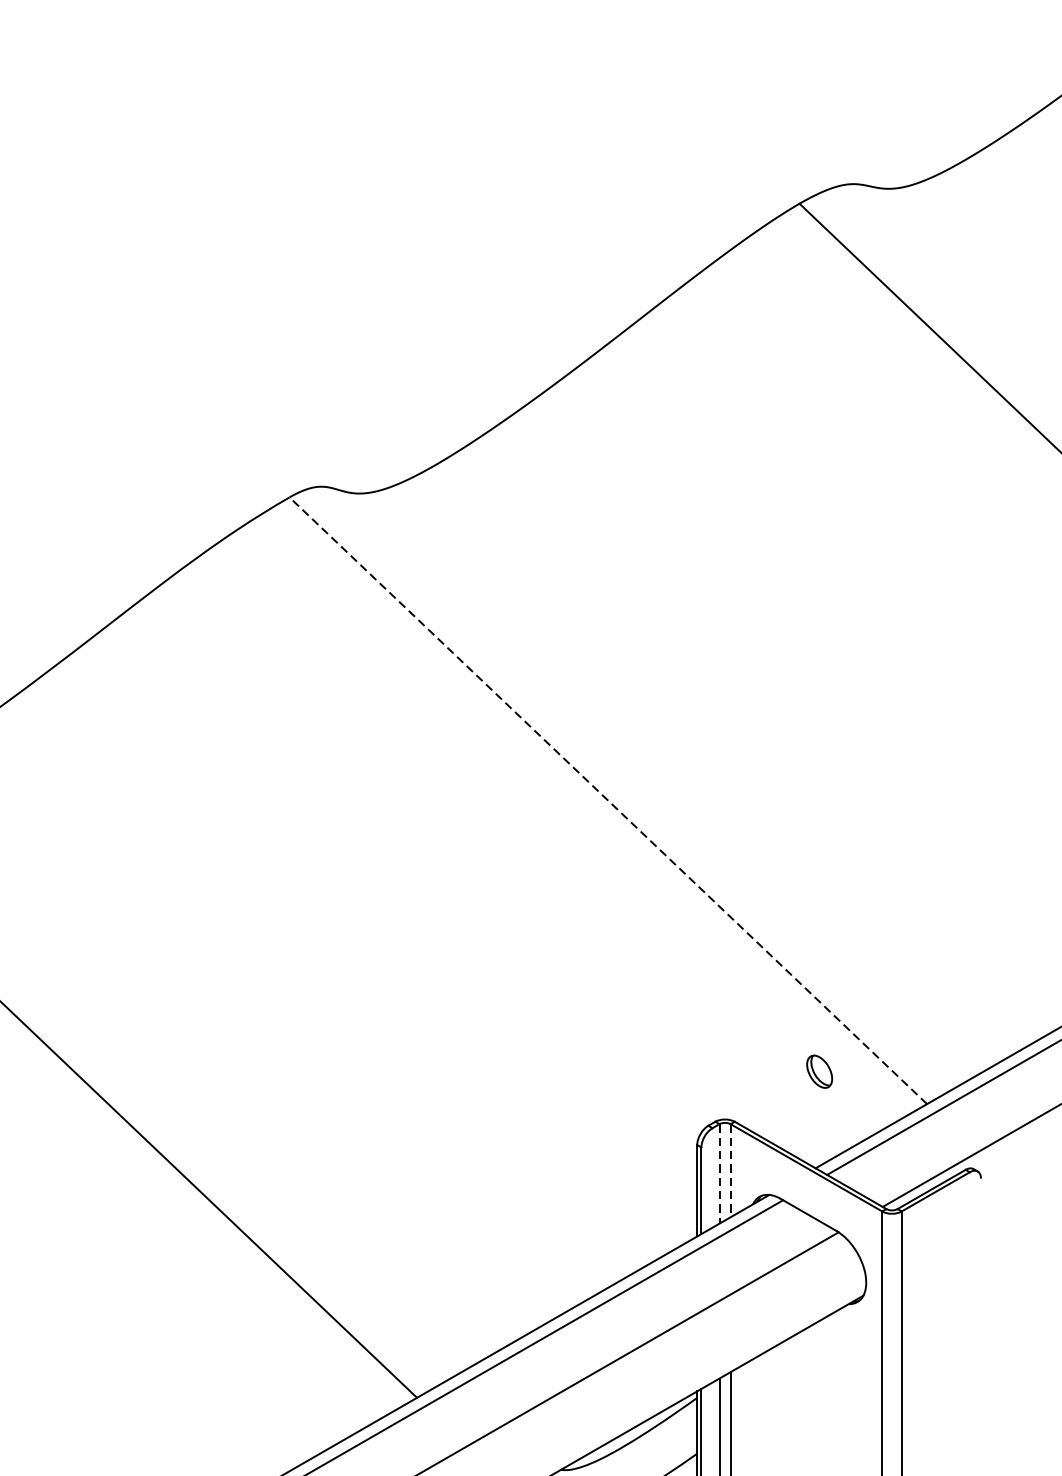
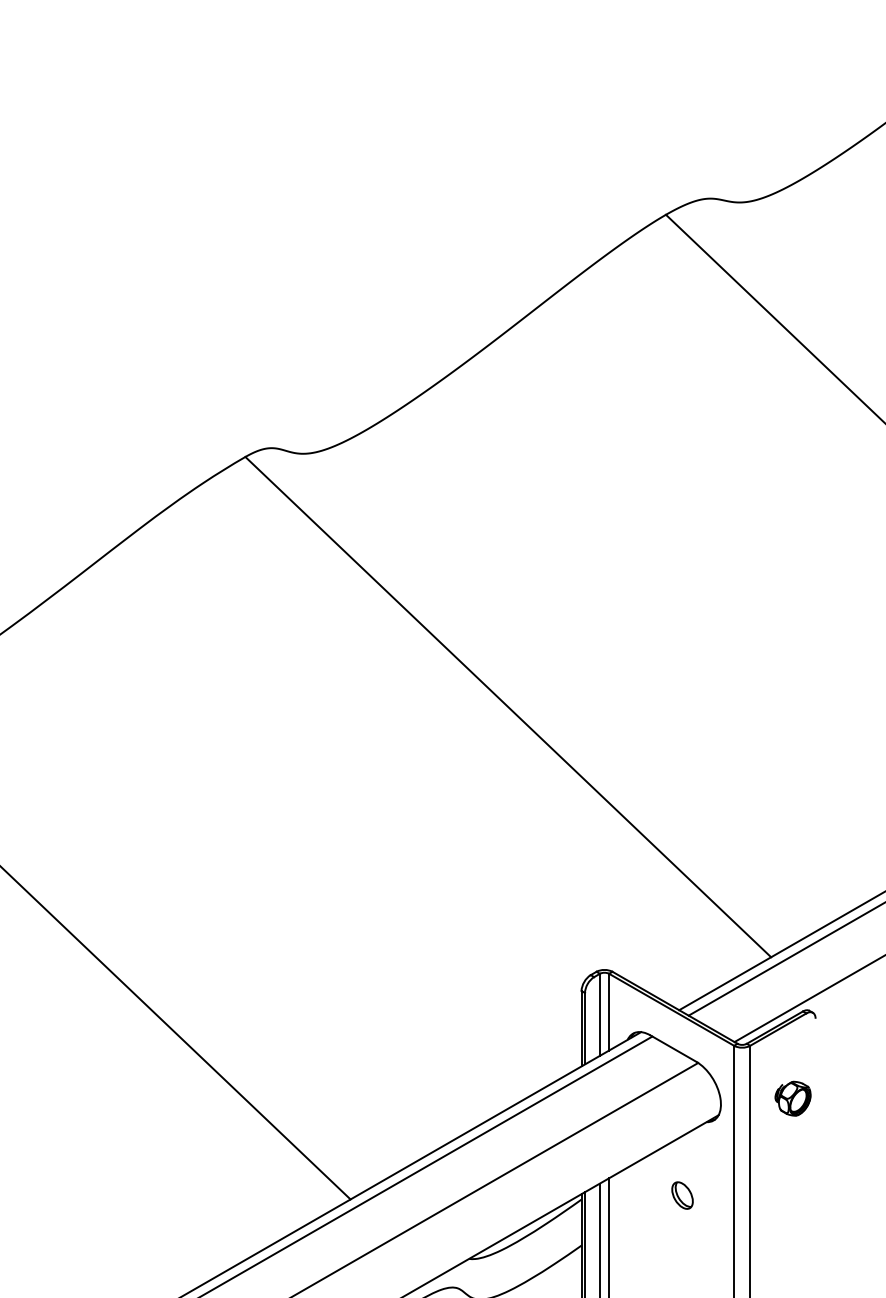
line: (608, 801) -> (508, 707), dashed -> solid
part: (819, 1071) -> (682, 1195), moved
line: (731, 1171) -> (609, 1012), dashed -> solid
line: (718, 1174) -> (599, 1015), dashed -> solid
part: (952, 1275) -> (792, 1098), added

